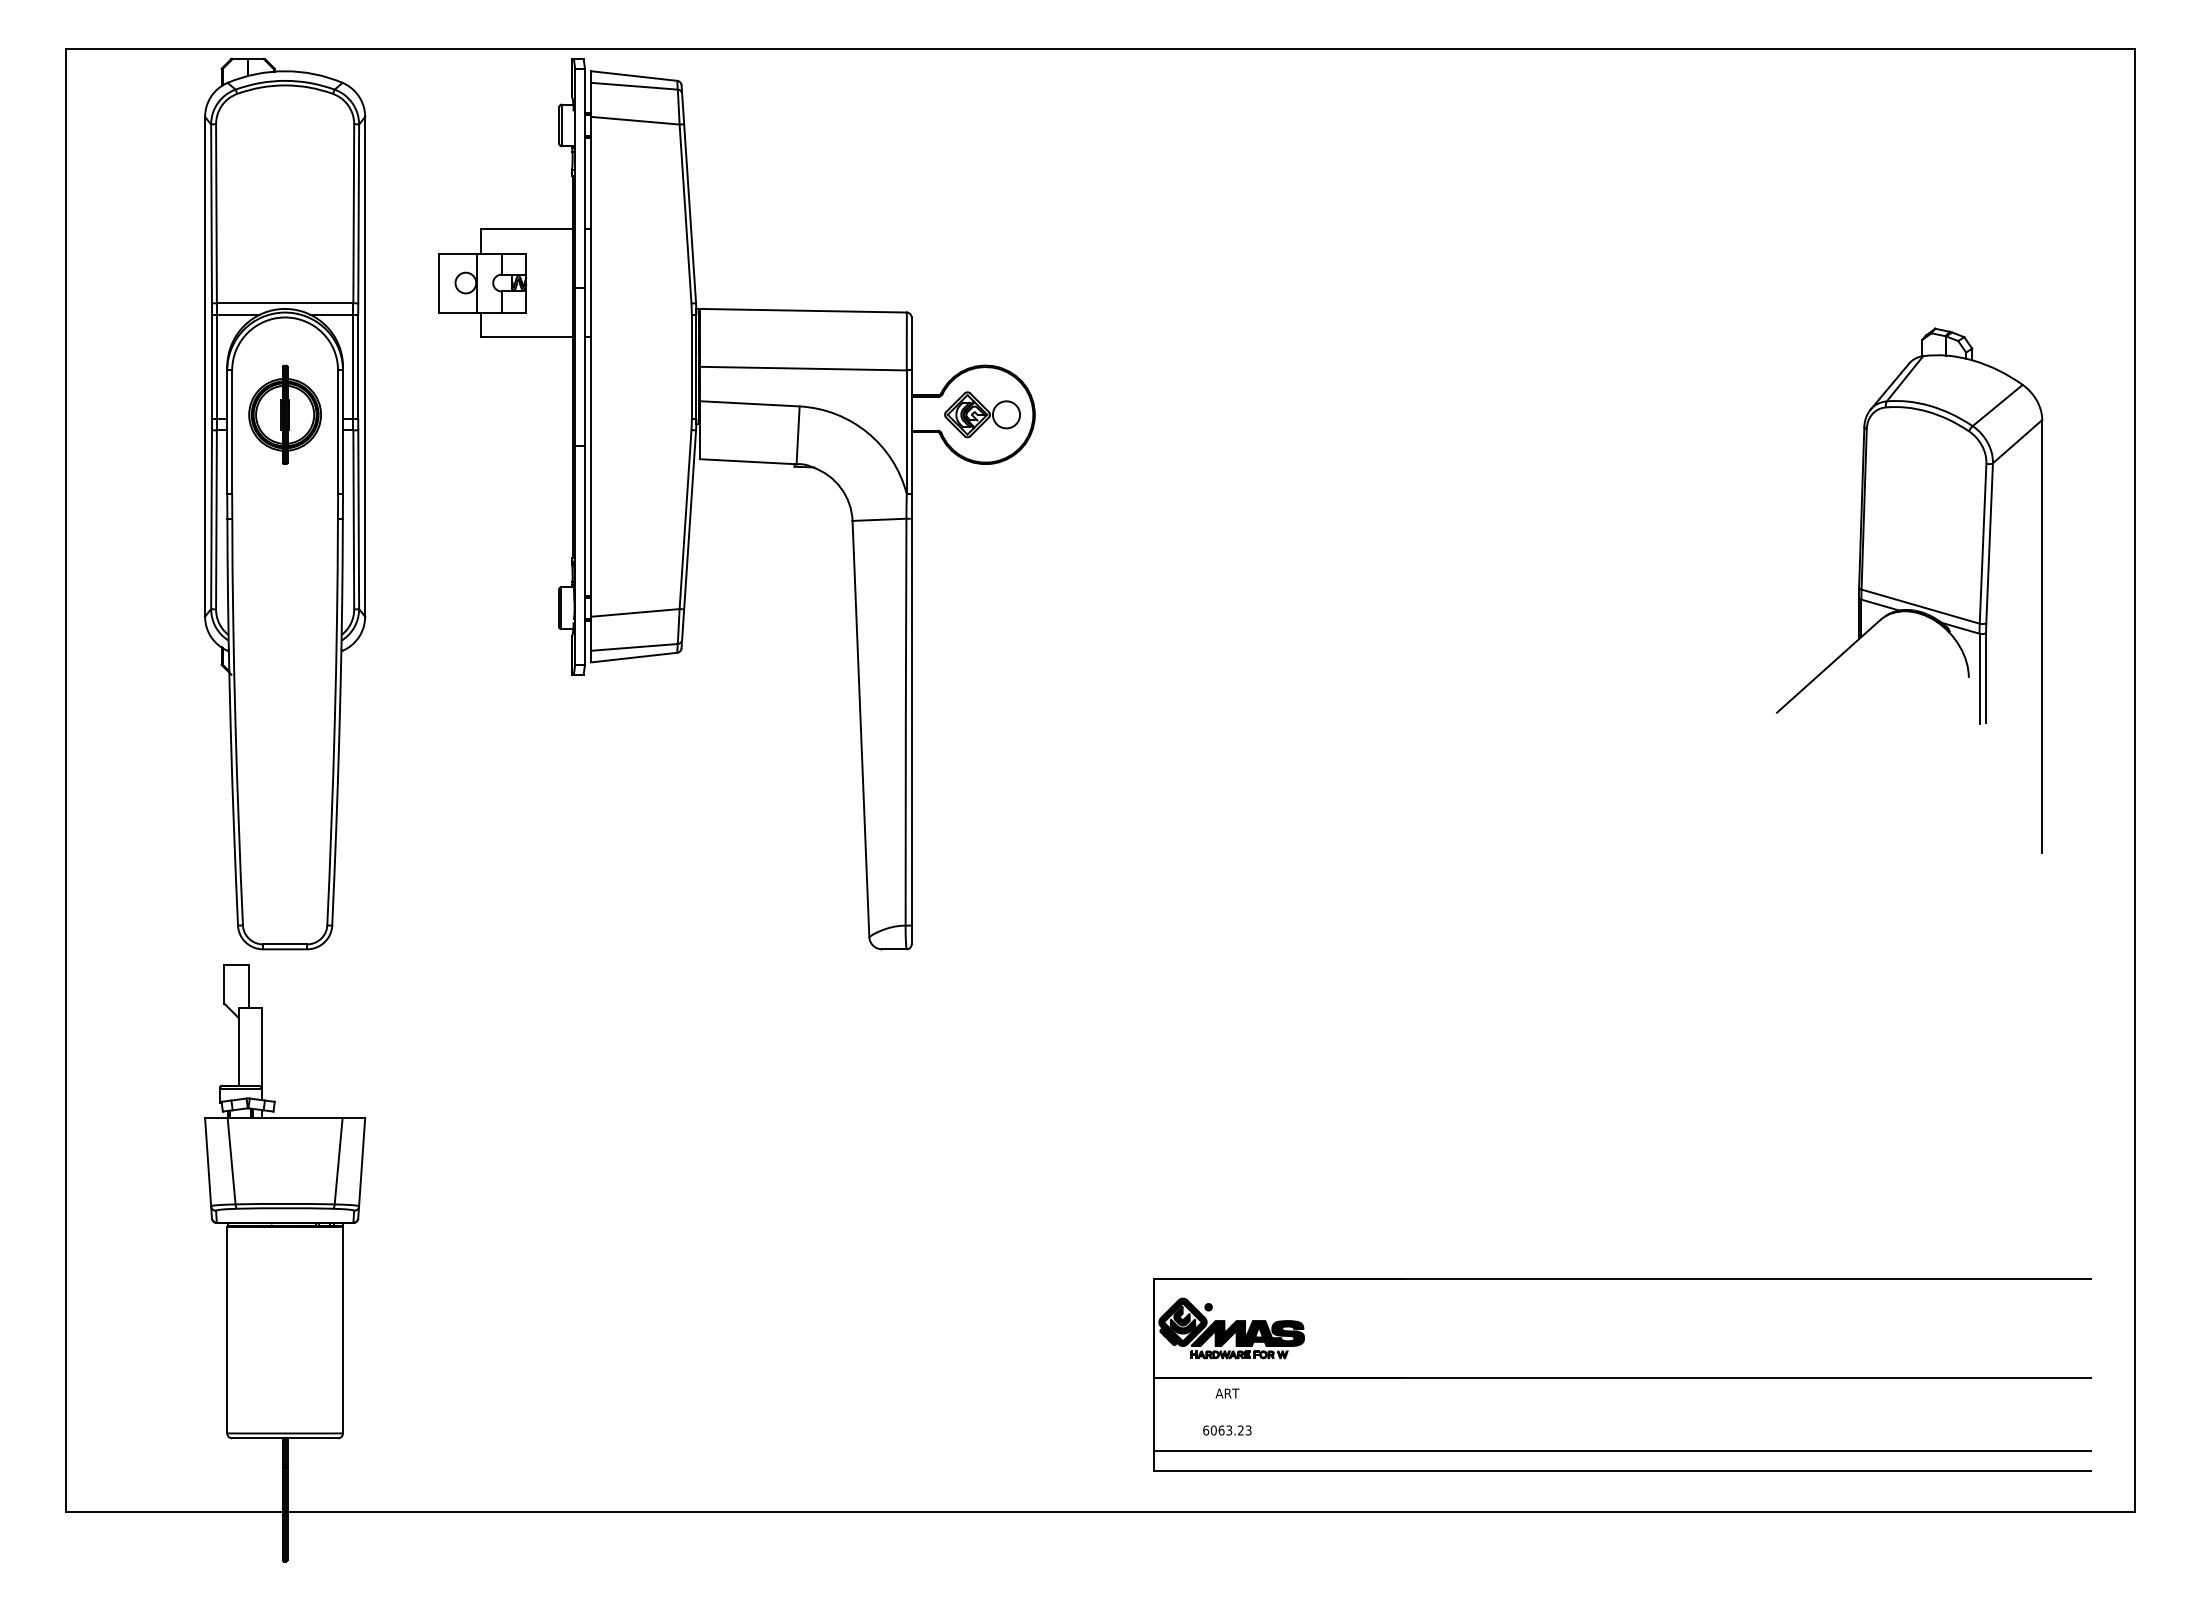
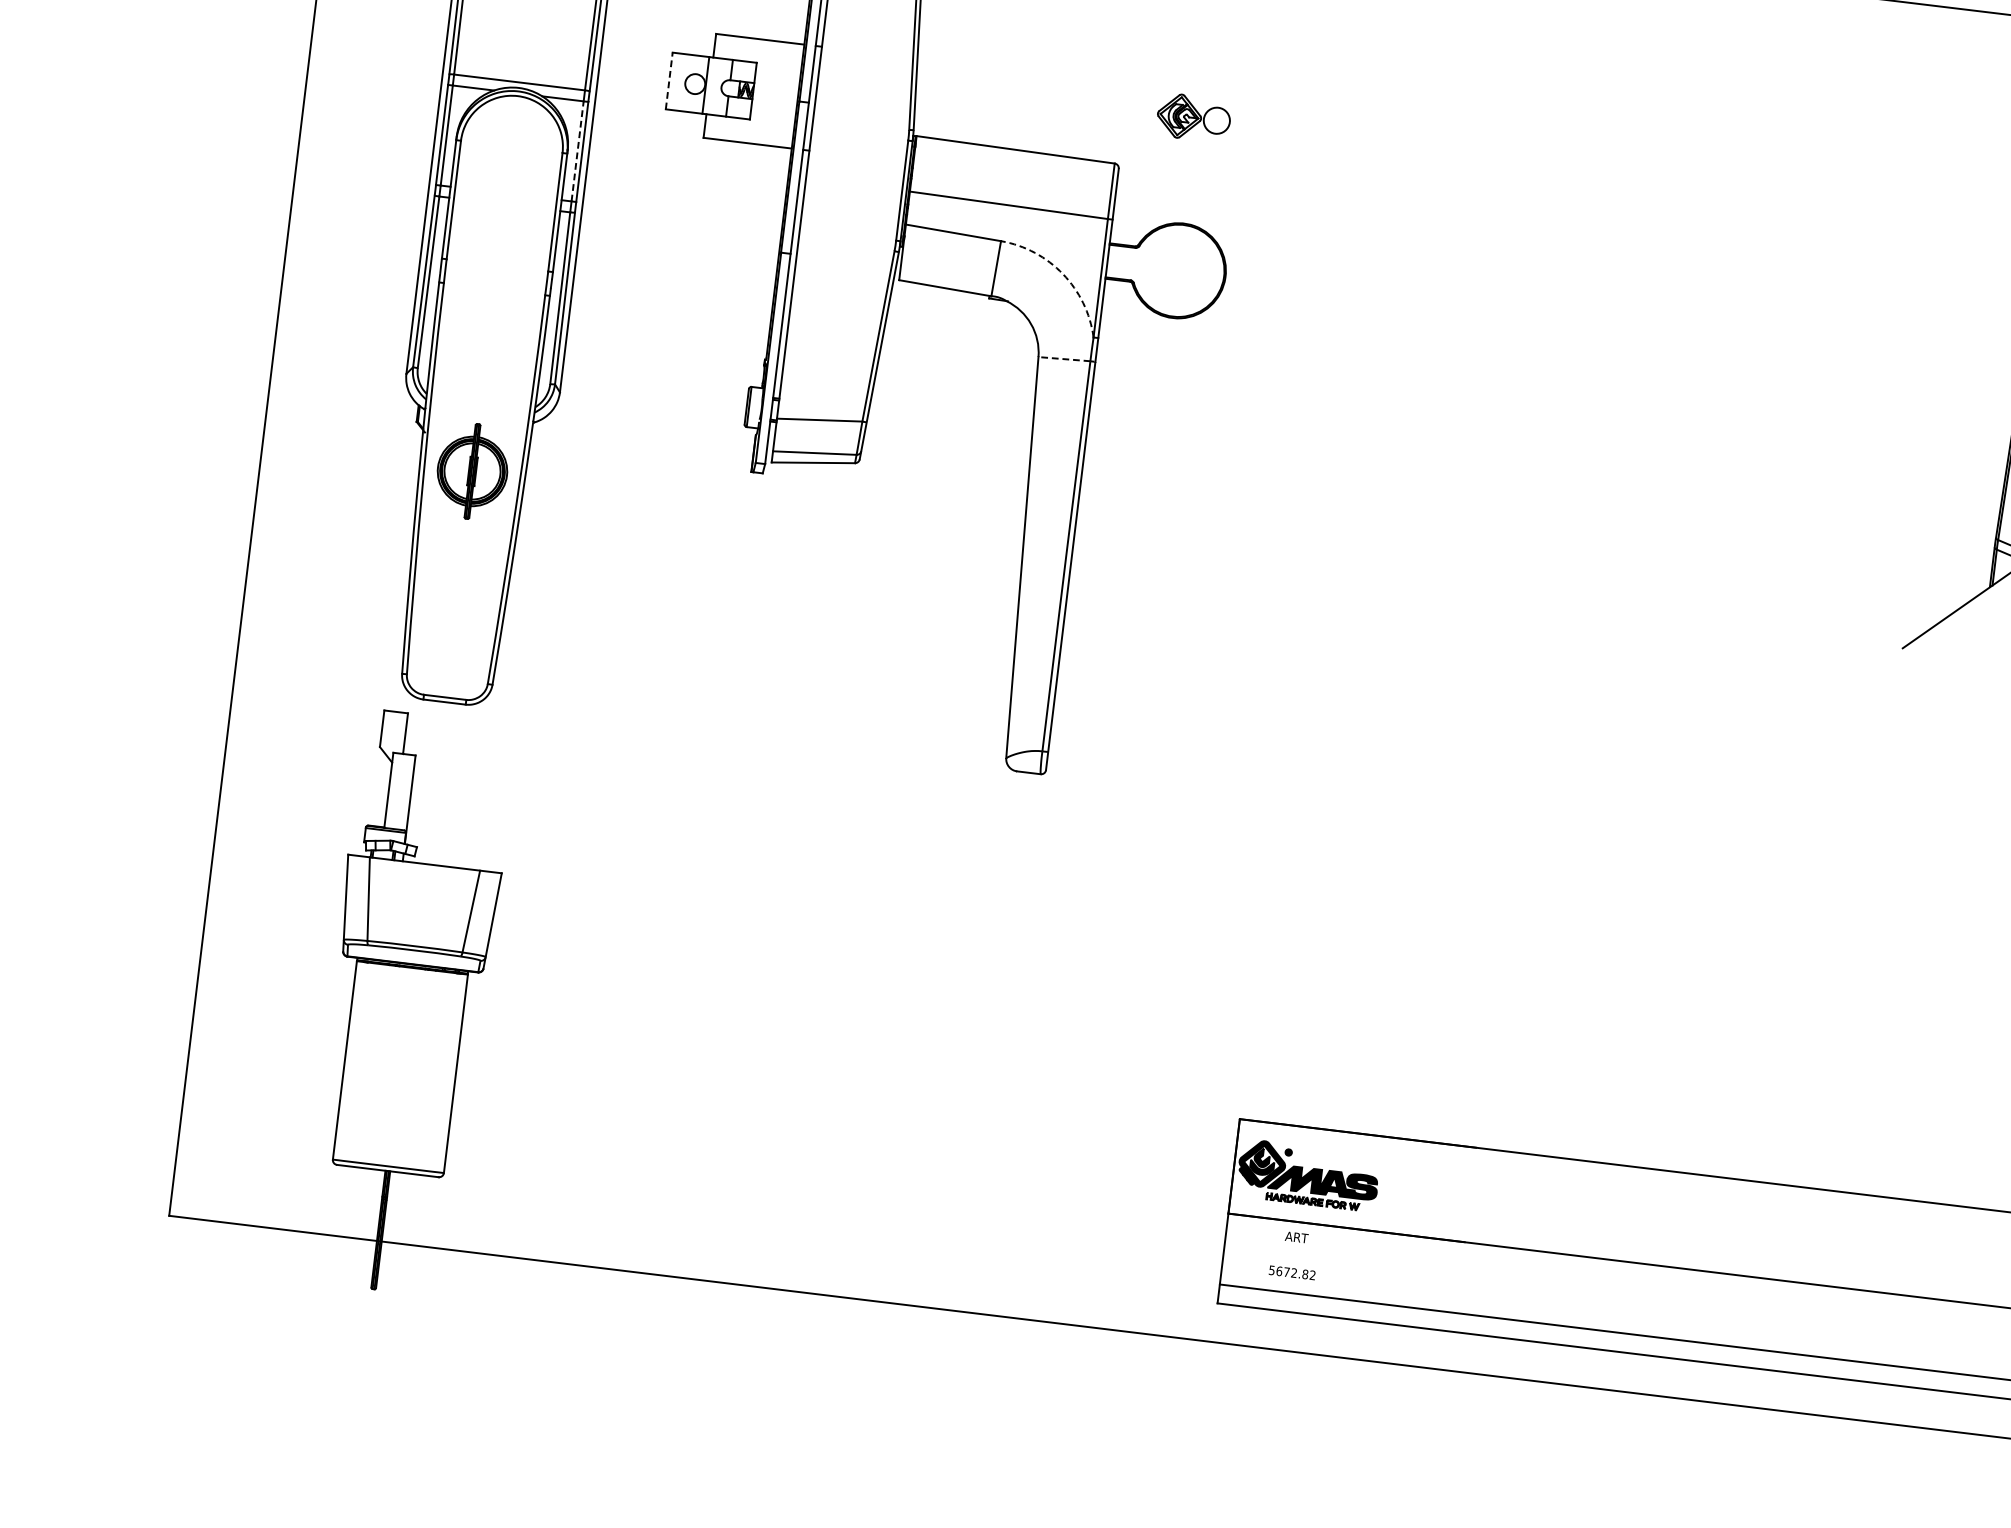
line: (438, 283) -> (668, 81), solid -> dashed
line: (353, 366) -> (577, 151), solid -> dashed
part: (284, 414) -> (471, 471), moved
part: (982, 414) -> (1193, 117), moved
arc: (867, 432) -> (1063, 274), solid -> dashed
line: (879, 519) -> (1064, 358), solid -> dashed
text: (1227, 1430) -> (1292, 1272), 6063.23 -> 5672.82

